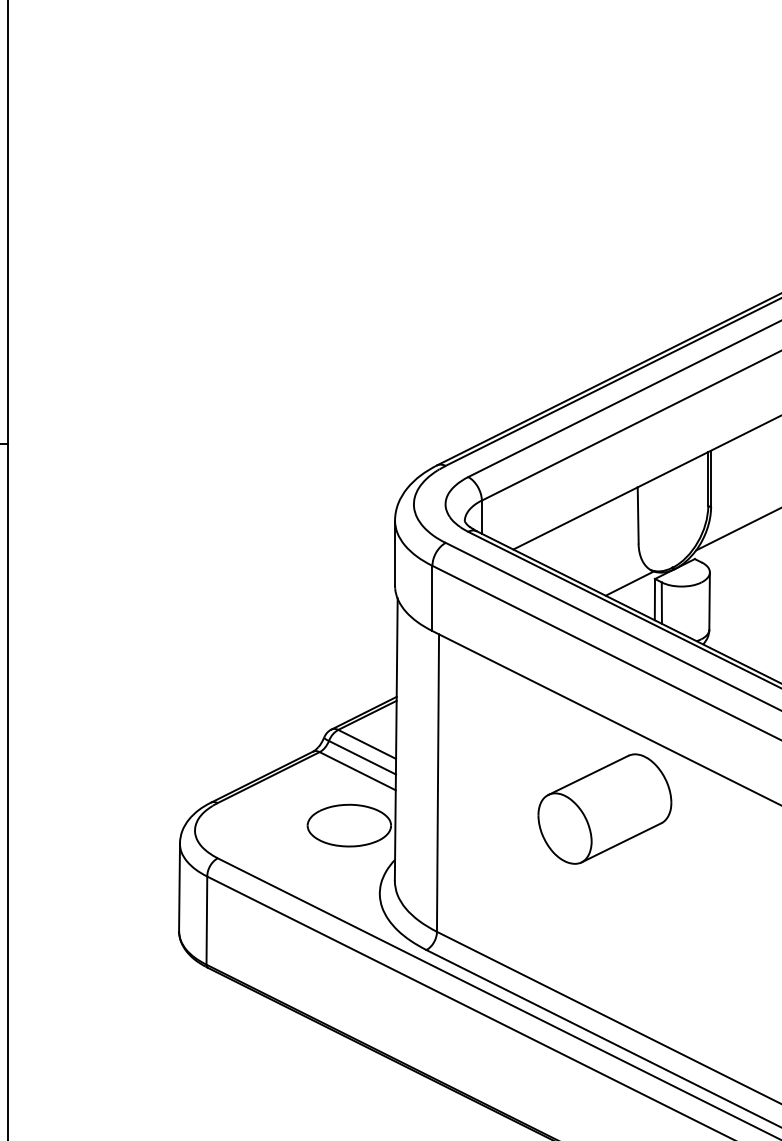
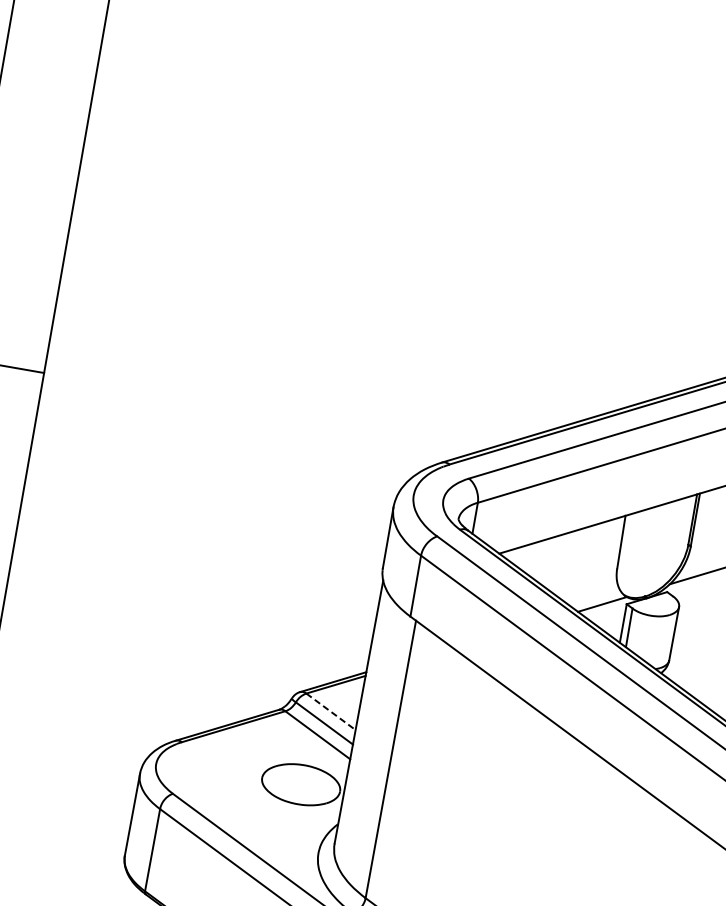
line: (367, 744) -> (331, 711), solid -> dashed
part: (604, 808) -> (542, 810), removed

